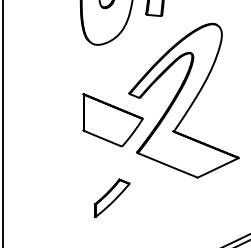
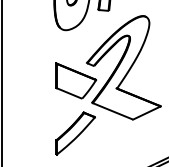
part: (112, 198) -> (75, 133), size x1.67

